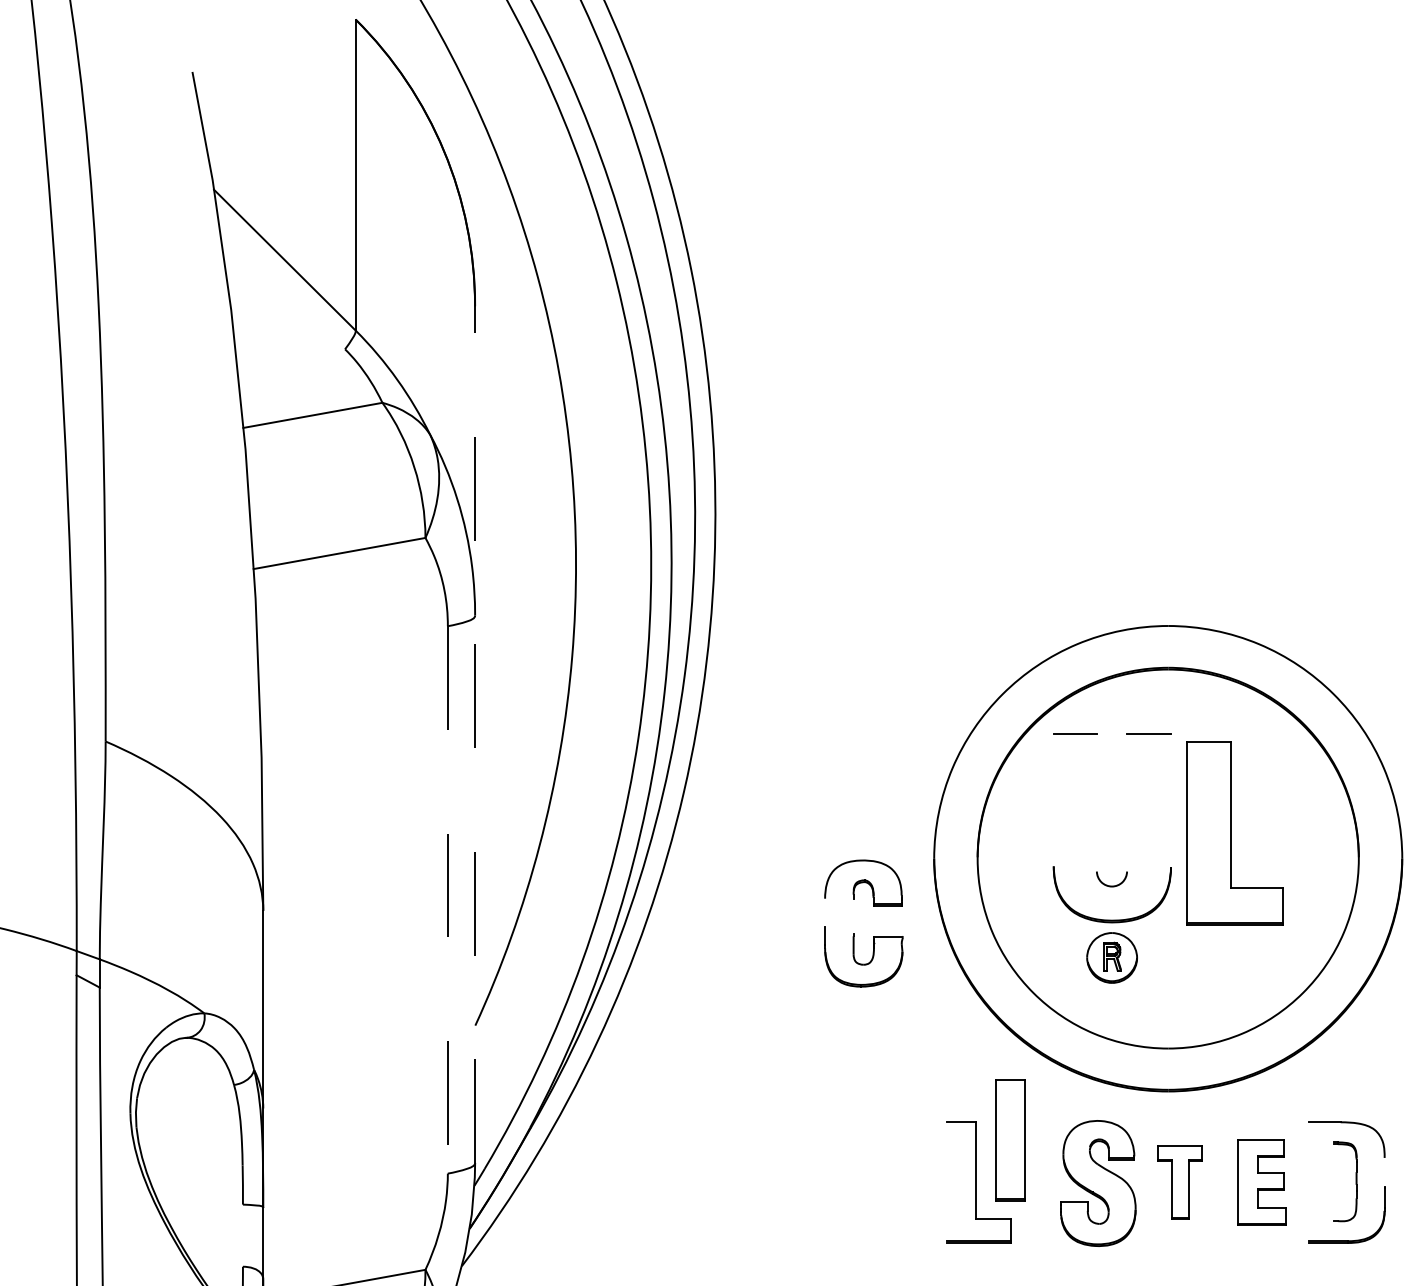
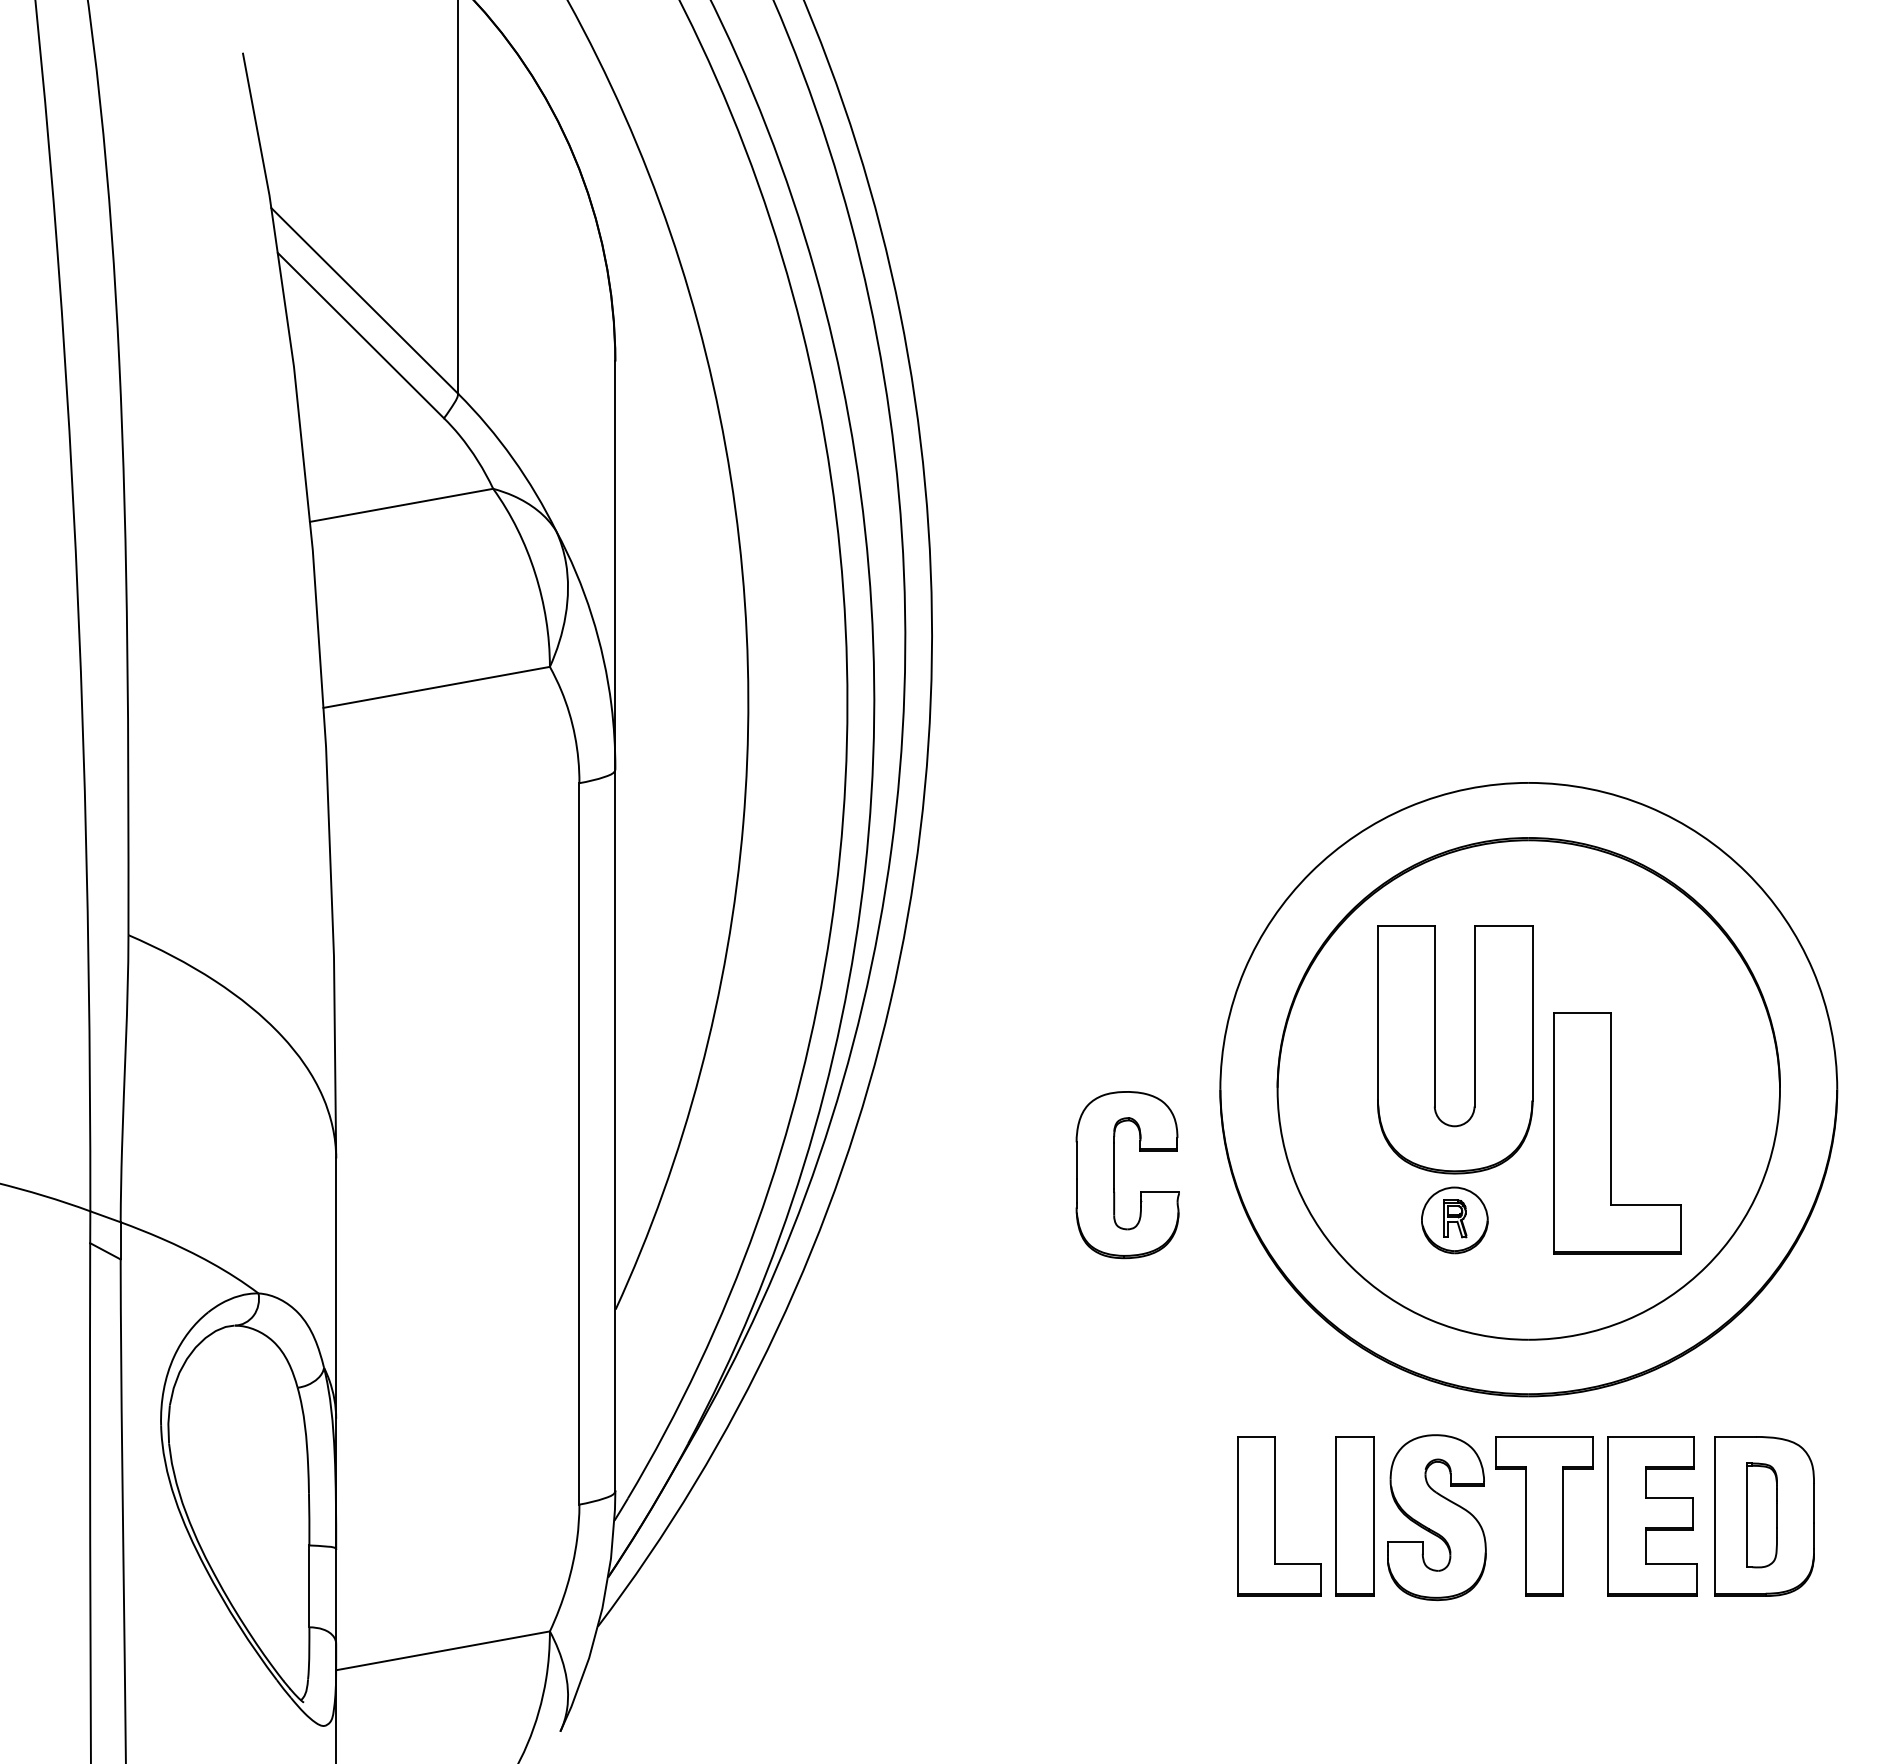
line: (281, 286) -> (360, 335), added
line: (475, 734) -> (615, 925), dashed -> solid
line: (1053, 800) -> (1377, 1012), added
line: (1171, 800) -> (1532, 1012), added
line: (1096, 802) -> (1434, 1015), added
line: (1127, 802) -> (1474, 1015), added
part: (1235, 833) -> (1617, 1133), moved
line: (447, 899) -> (579, 1143), dashed -> solid
line: (825, 912) -> (1076, 1160), added
line: (853, 916) -> (1114, 1165), added
part: (1010, 1140) -> (1354, 1516), moved
line: (1385, 1172) -> (1814, 1502), added
line: (1333, 1181) -> (1746, 1515), added
line: (947, 1182) -> (1237, 1516), added
part: (1180, 1182) -> (1544, 1516), size x1.67
part: (1262, 1182) -> (1652, 1516), size x1.43
line: (1309, 1182) -> (1714, 1516), added
line: (243, 1235) -> (309, 1586), added

